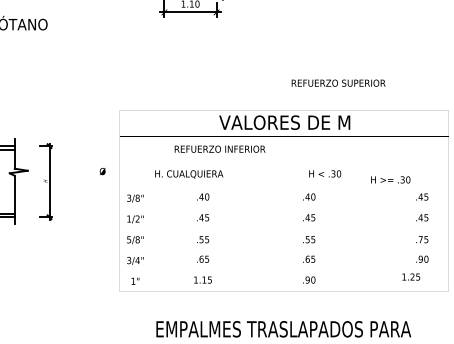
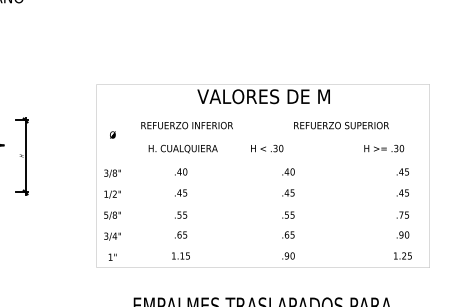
text: (338, 82) -> (341, 124), moved
text: (219, 148) -> (186, 124), moved
text: (102, 171) -> (112, 134), moved
text: (325, 173) -> (267, 148), moved
text: (189, 174) -> (183, 149), moved
text: (390, 179) -> (383, 148), moved
text: (411, 276) -> (403, 255), moved

